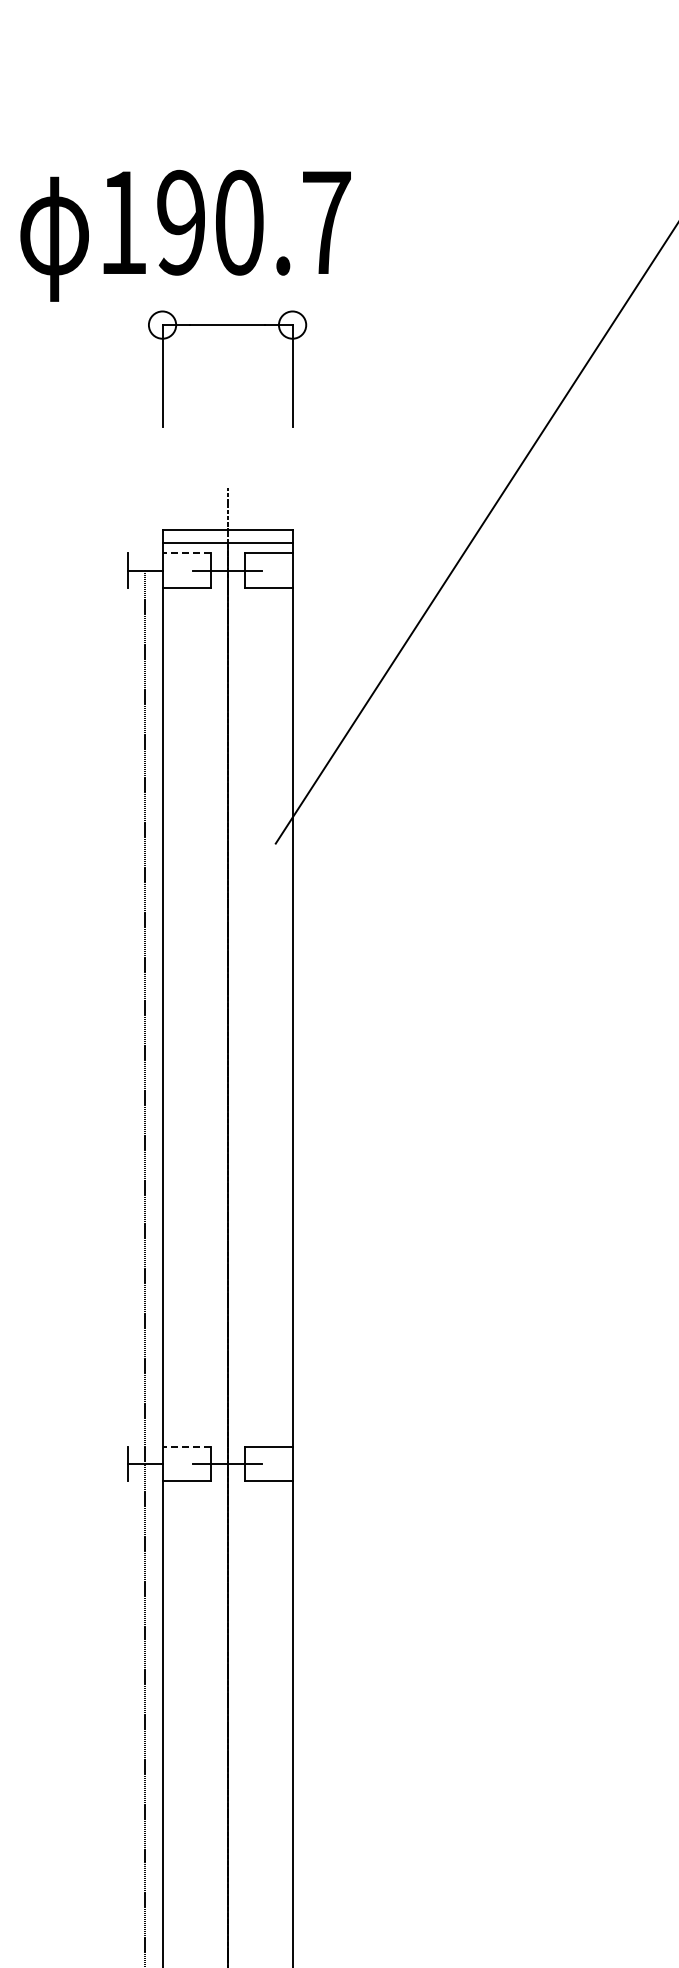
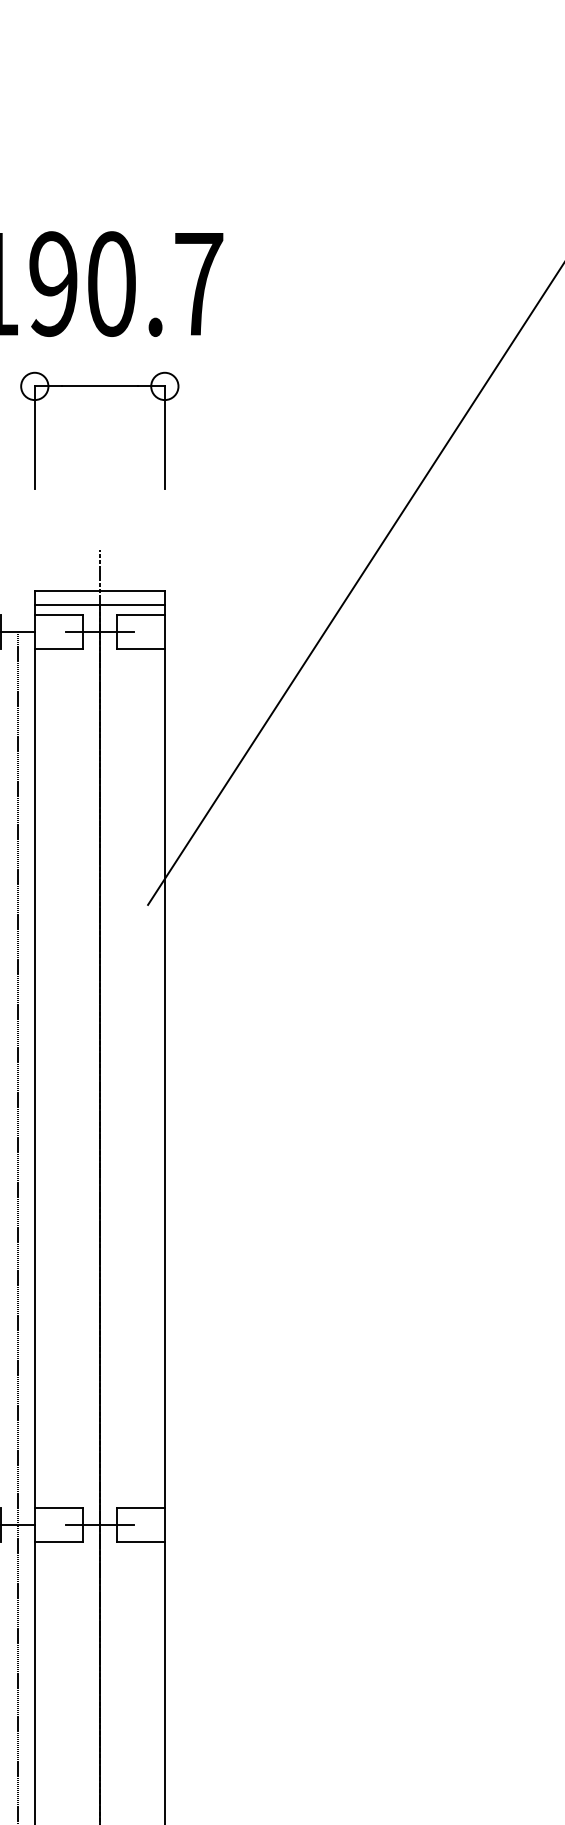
line: (186, 553) -> (58, 614), dashed -> solid
line: (186, 1446) -> (58, 1507), dashed -> solid

